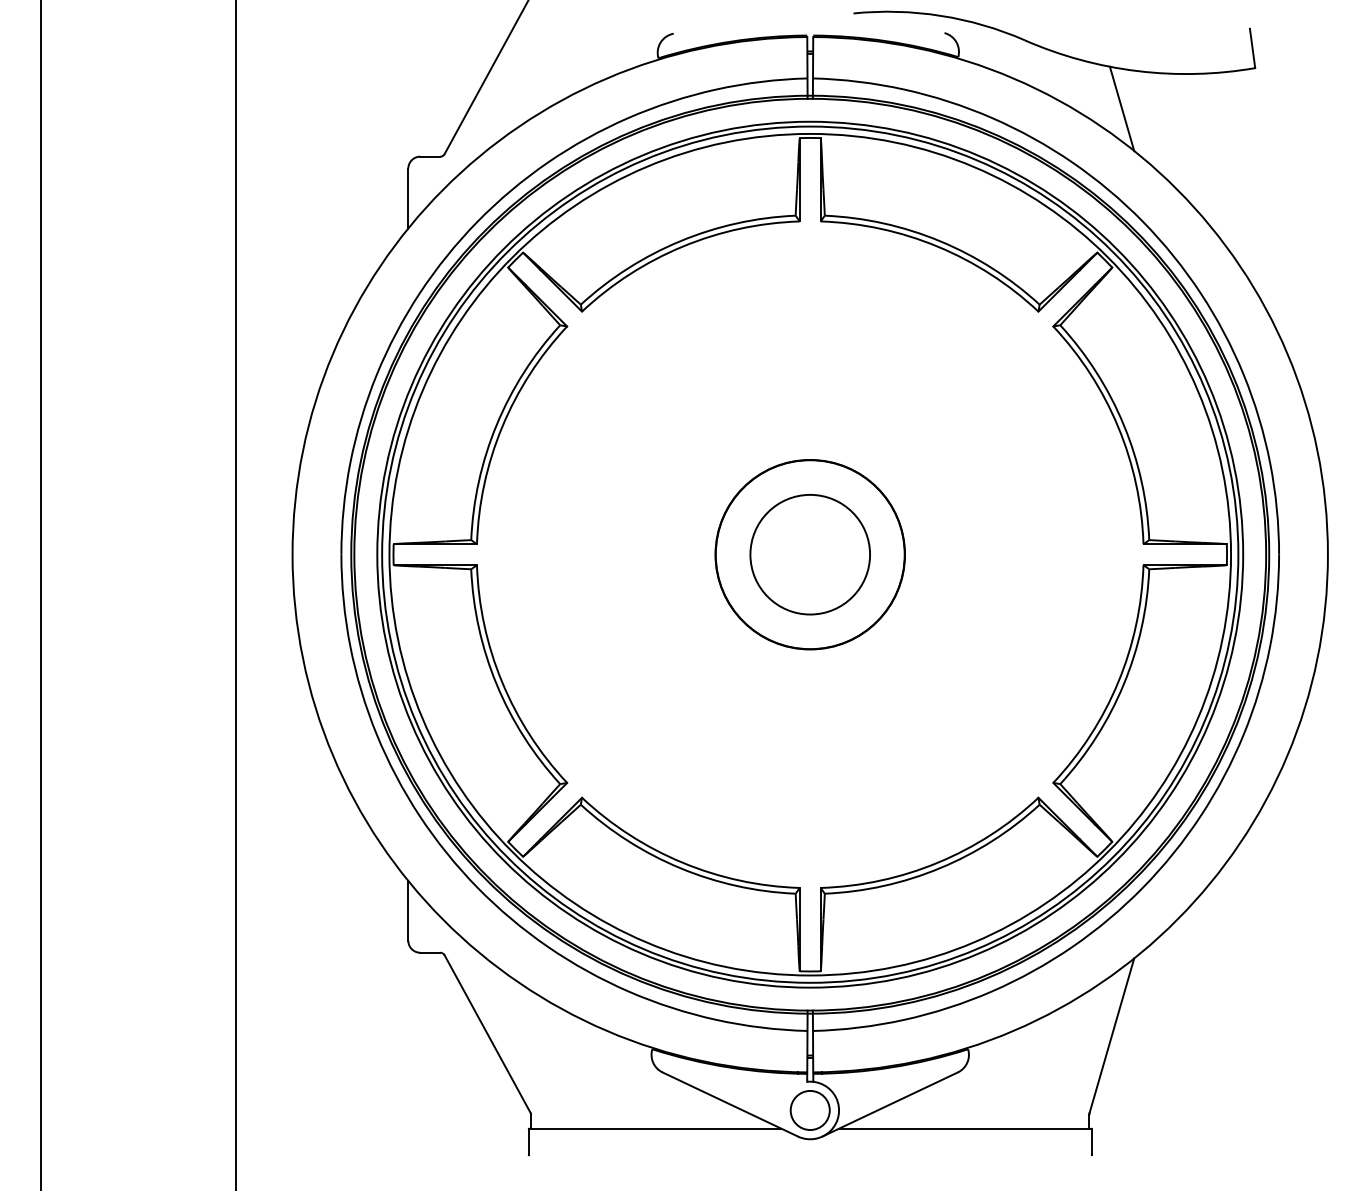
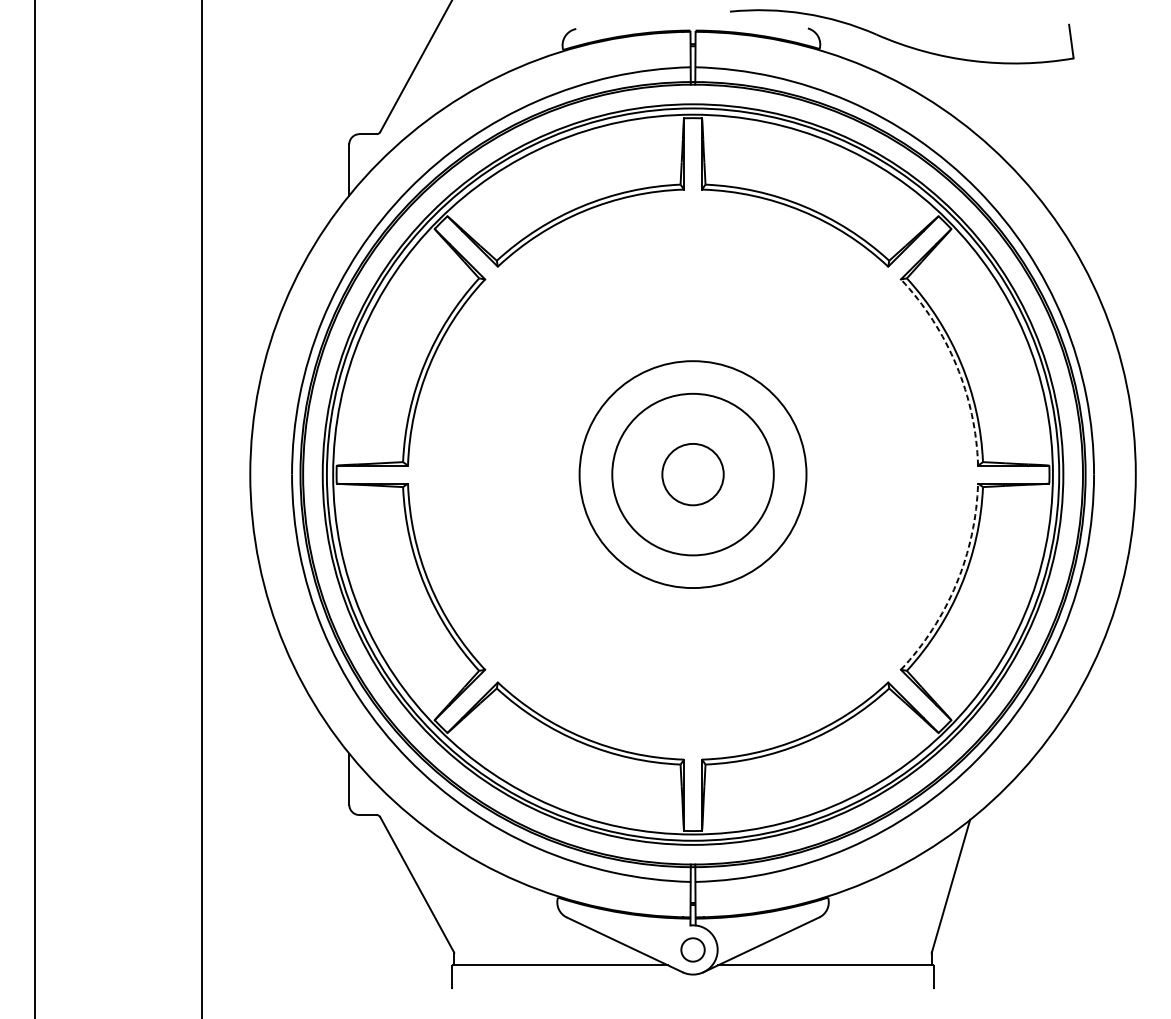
line: (1121, 108) -> (959, 92), removed
arc: (1118, 427) -> (956, 365), solid -> dashed
circle: (810, 554) -> (693, 474), size x0.6
circle: (810, 554) -> (693, 474), size x1.4
arc: (1118, 682) -> (956, 583), solid -> dashed
circle: (809, 1110) -> (692, 949), size x0.7

